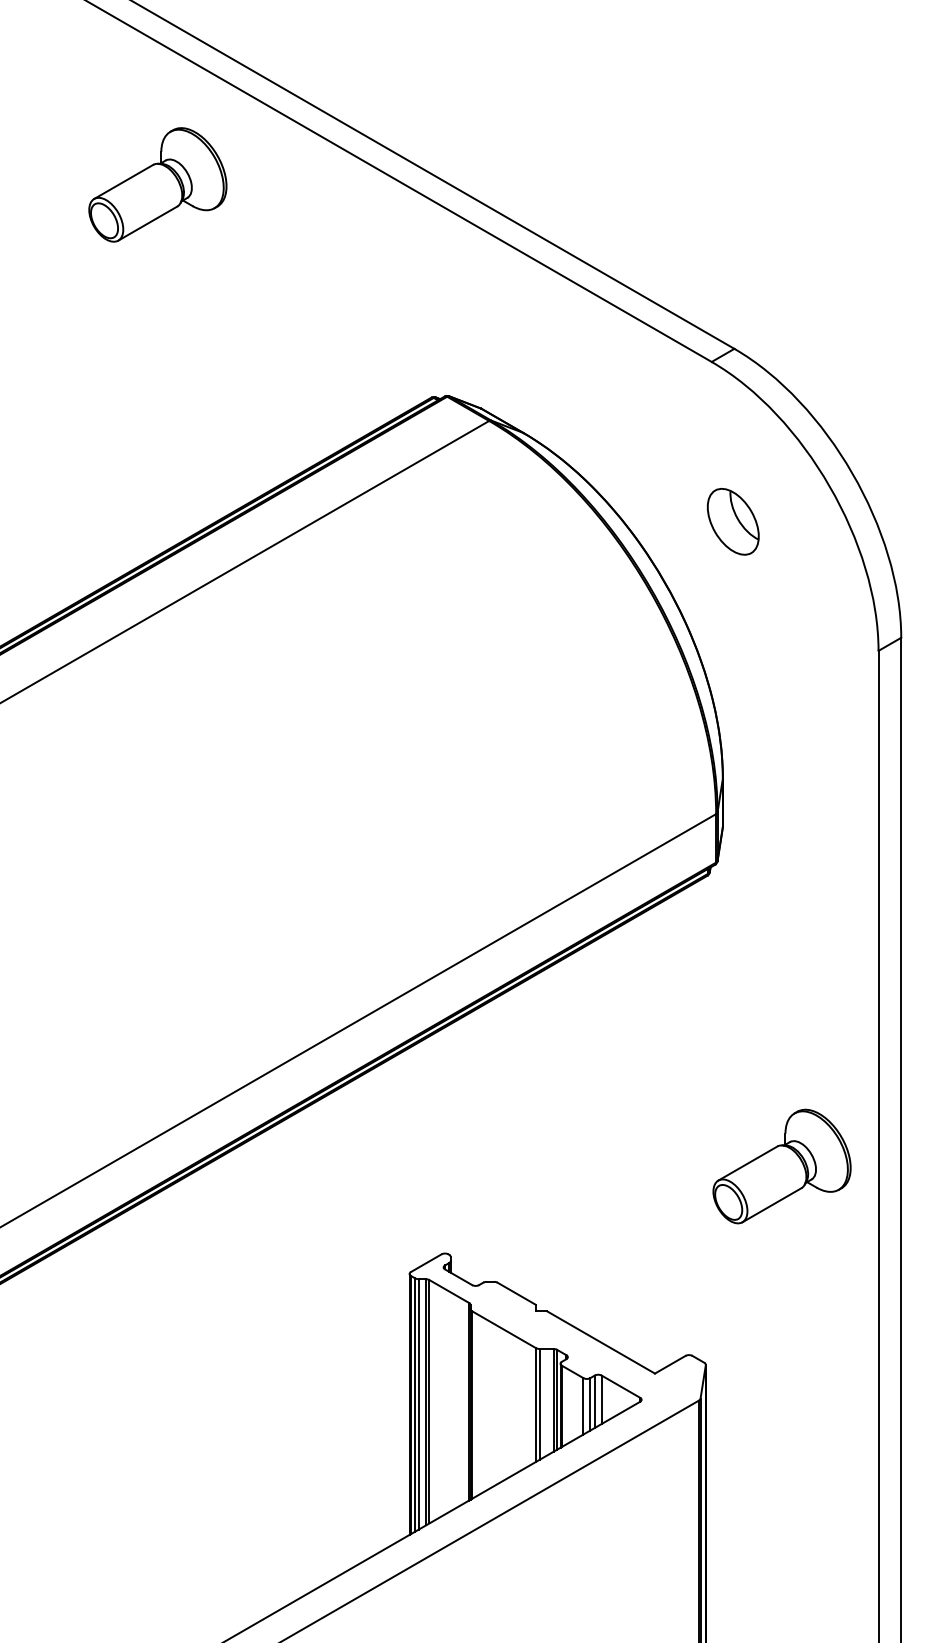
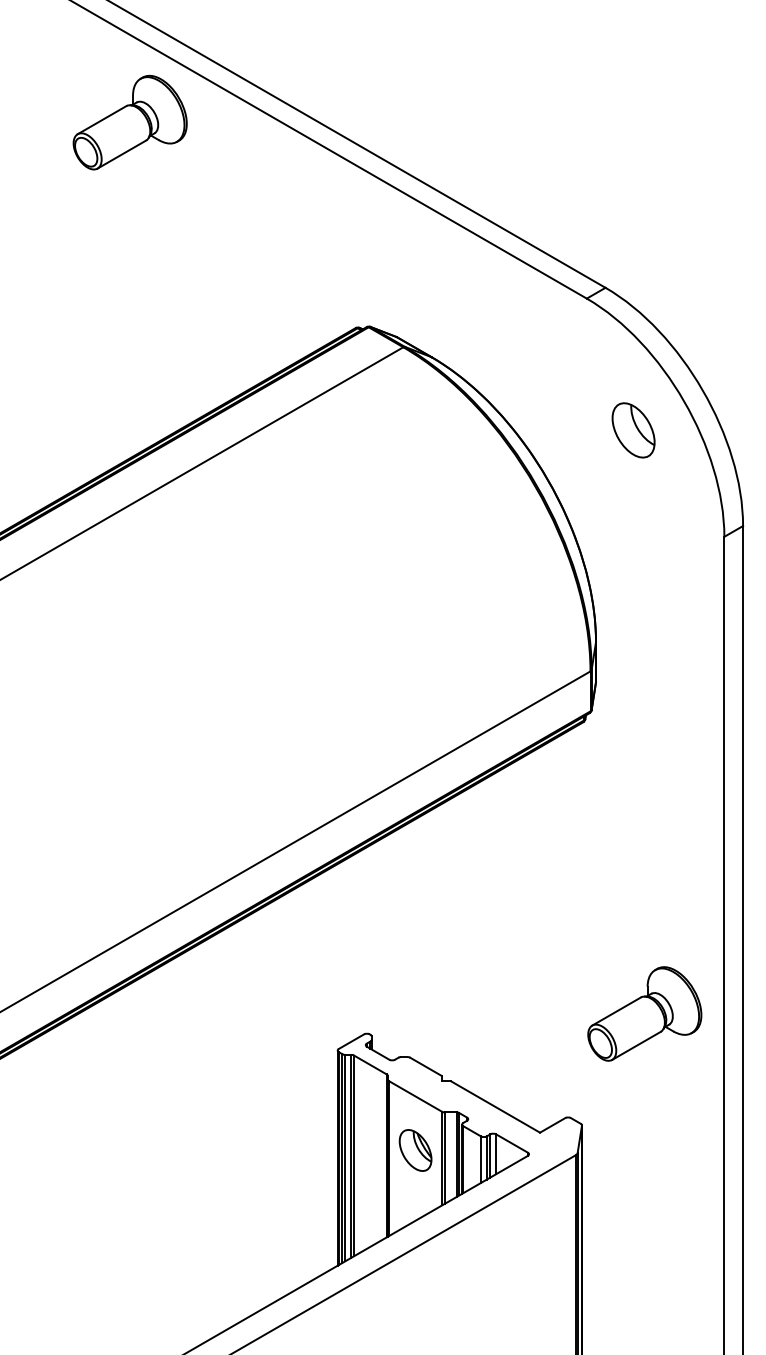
part: (157, 184) -> (129, 122), moved
part: (733, 521) -> (633, 430), moved
part: (781, 1165) -> (644, 1013), moved
part: (503, 1395) -> (415, 1150), added

